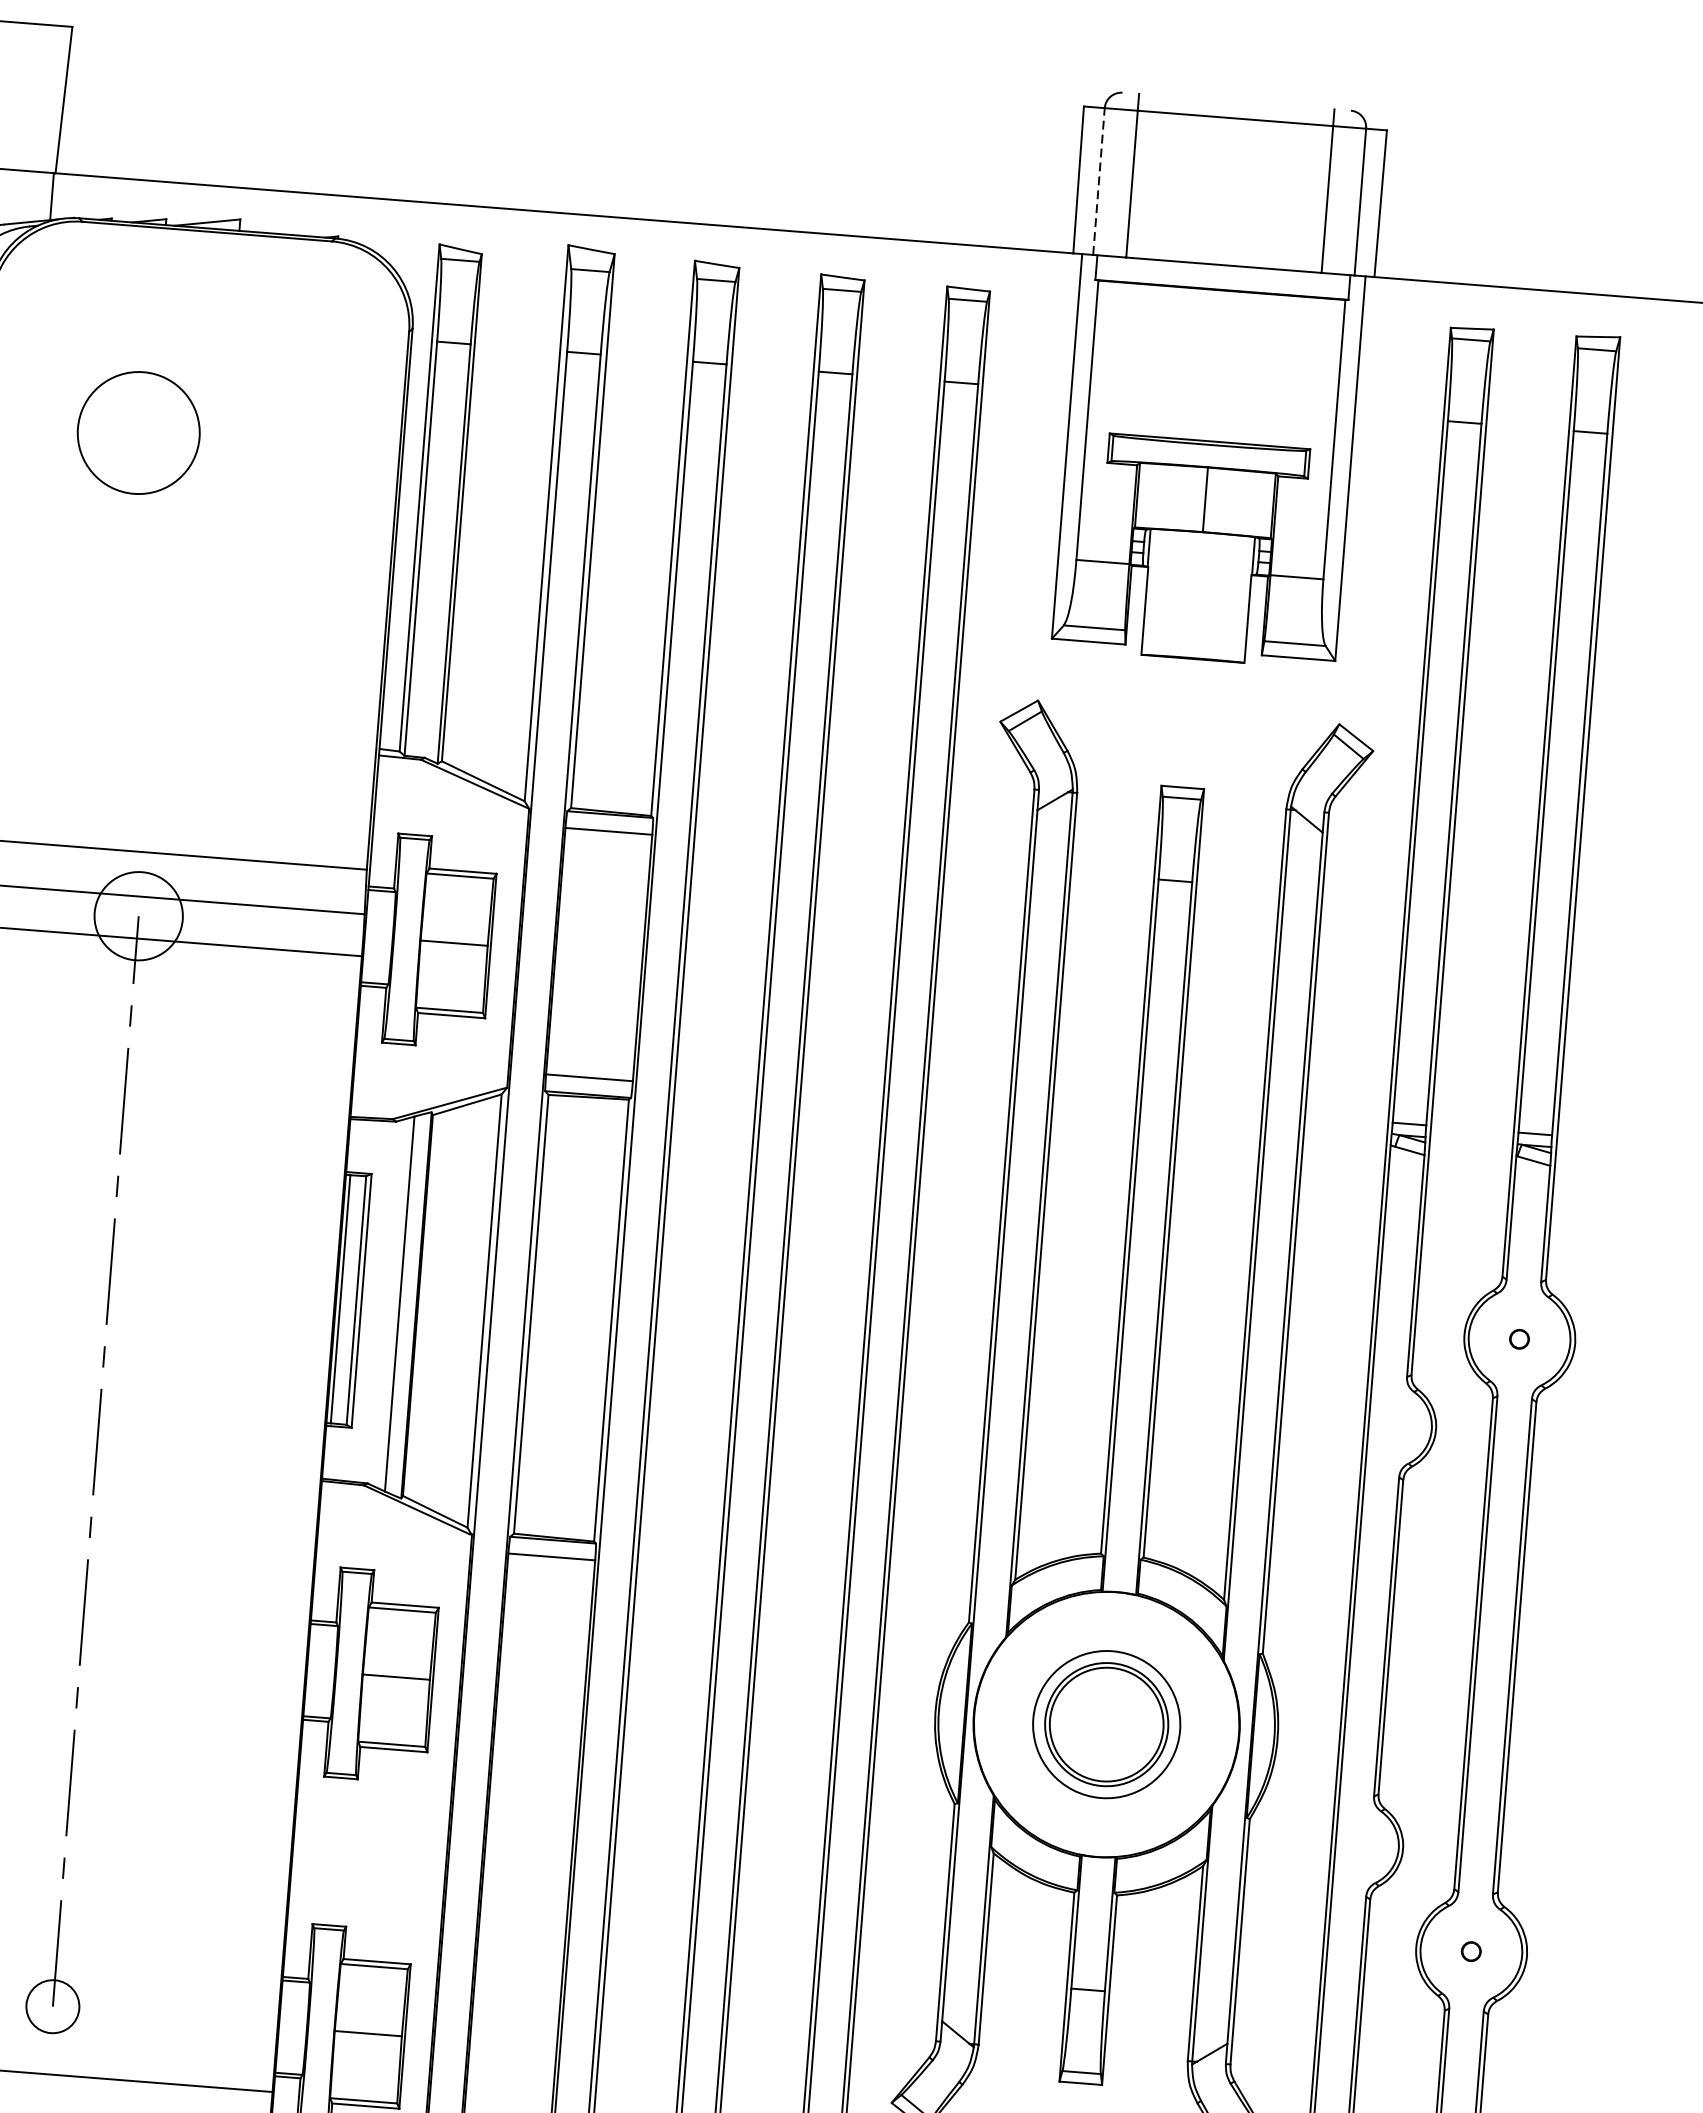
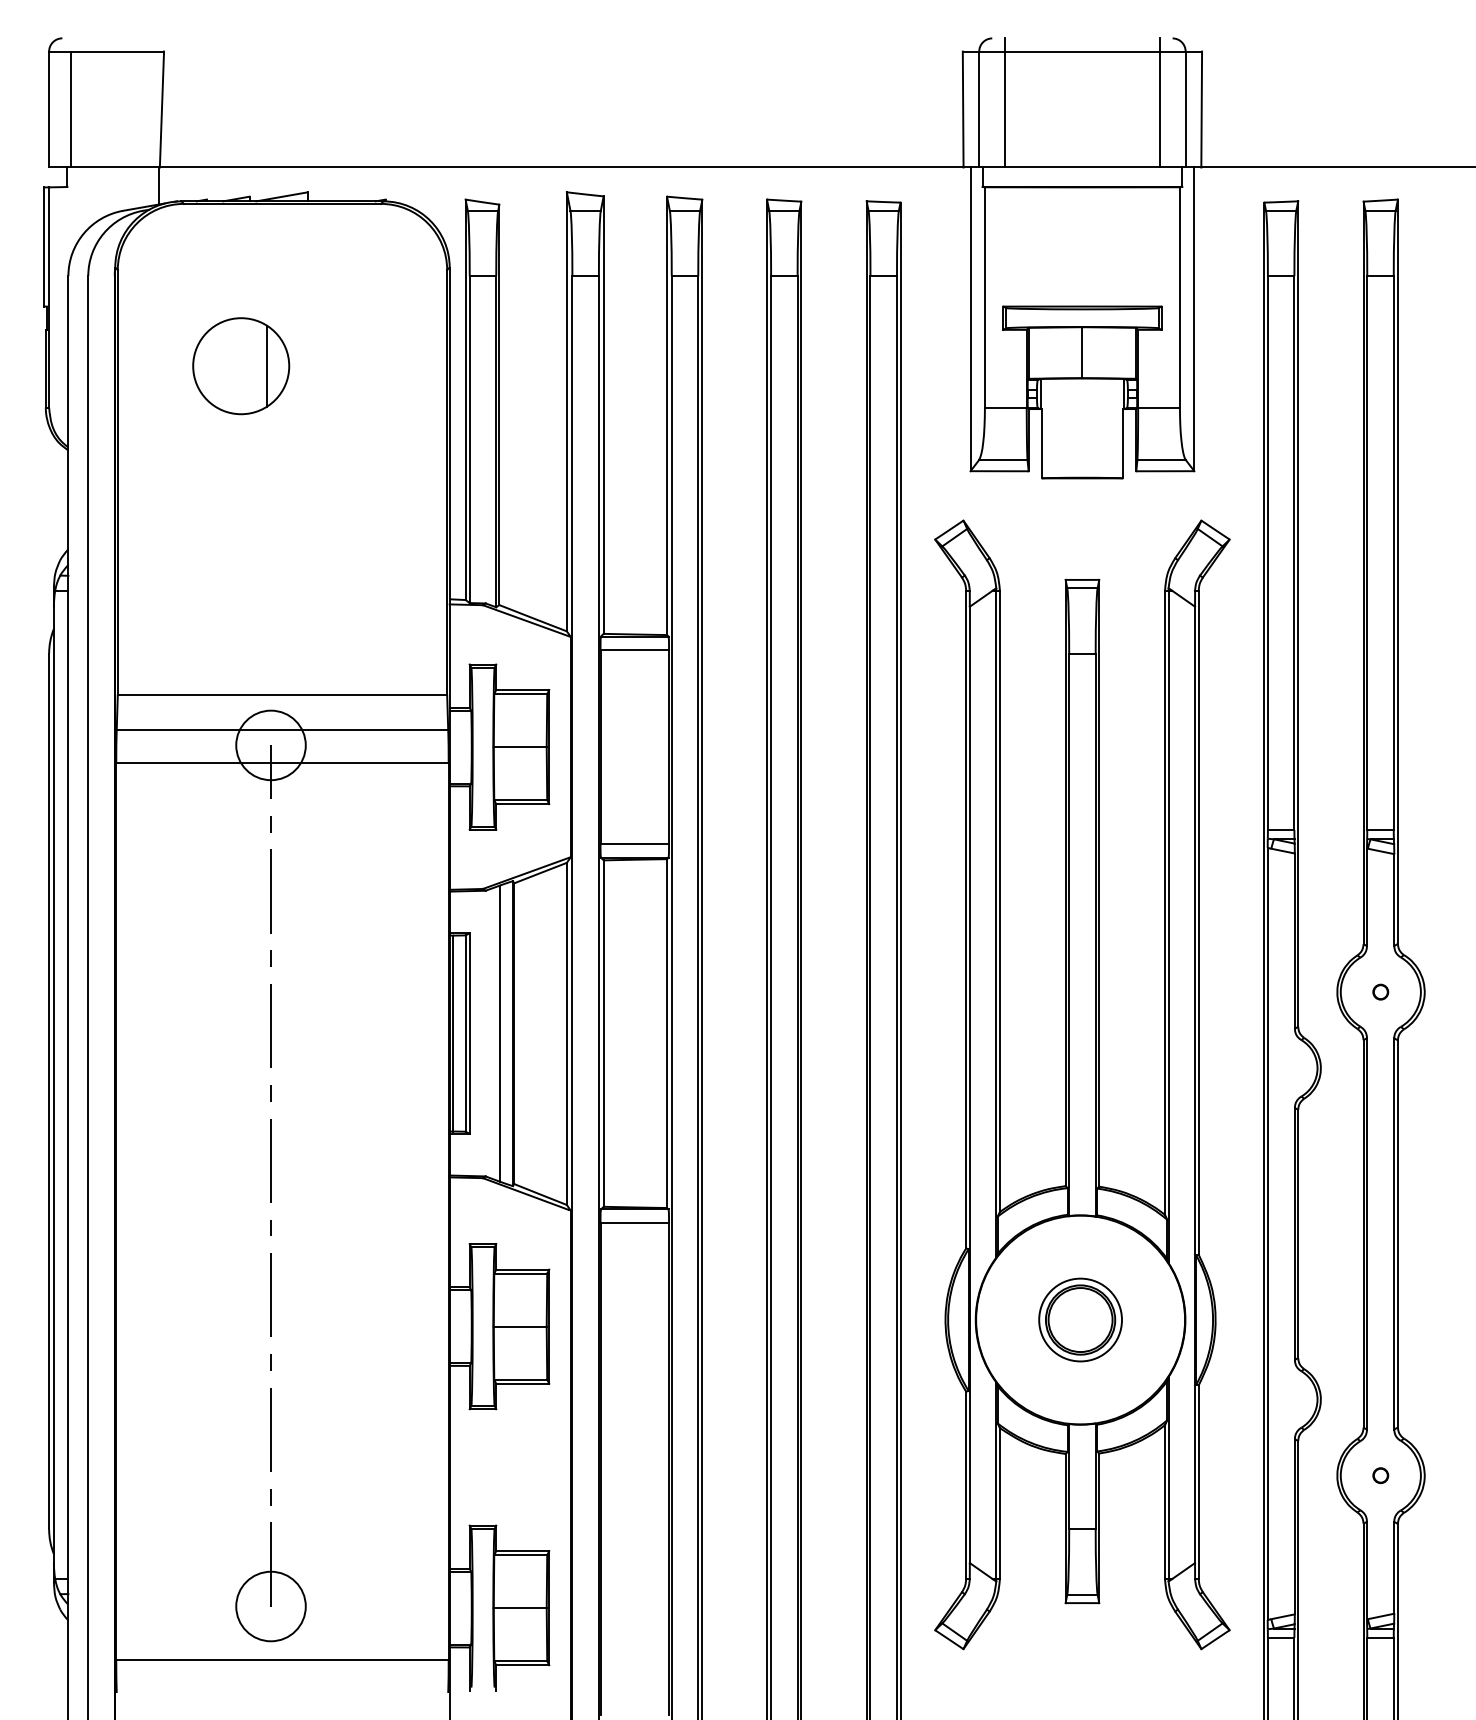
line: (1099, 181) -> (979, 109), dashed -> solid
line: (172, 434) -> (267, 365), added
part: (1106, 1723) -> (1080, 1319), size x0.71
circle: (52, 2006) -> (270, 1606), size x1.67

